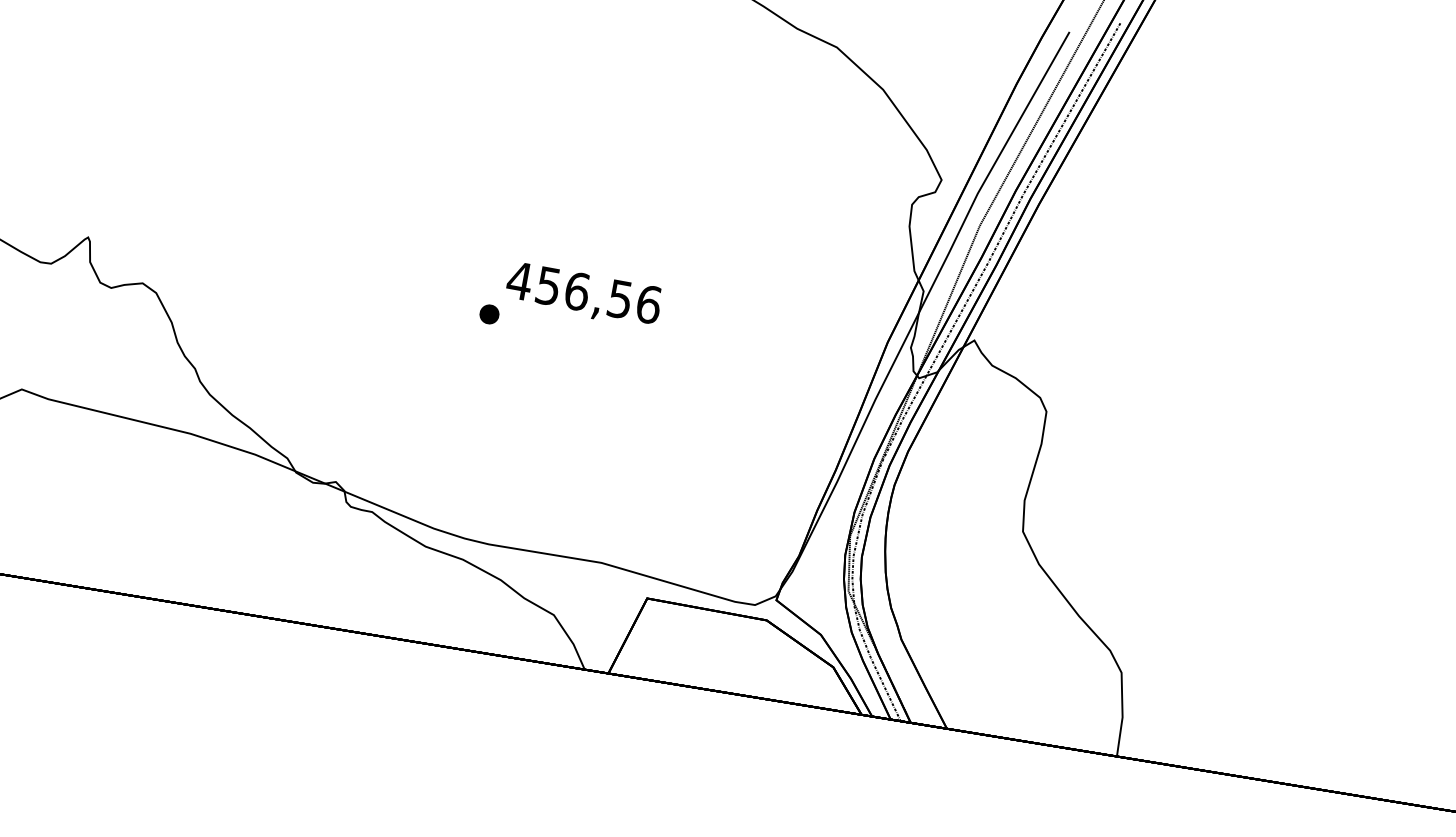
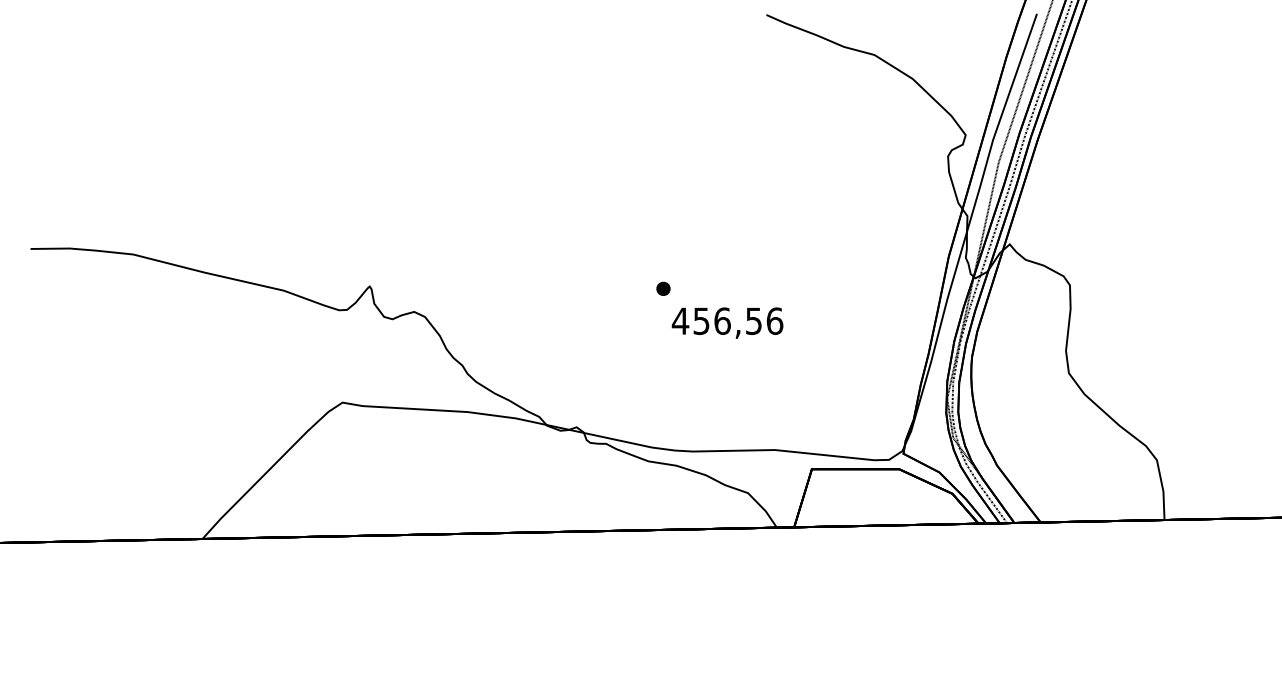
text: (583, 294) -> (727, 322), moved

